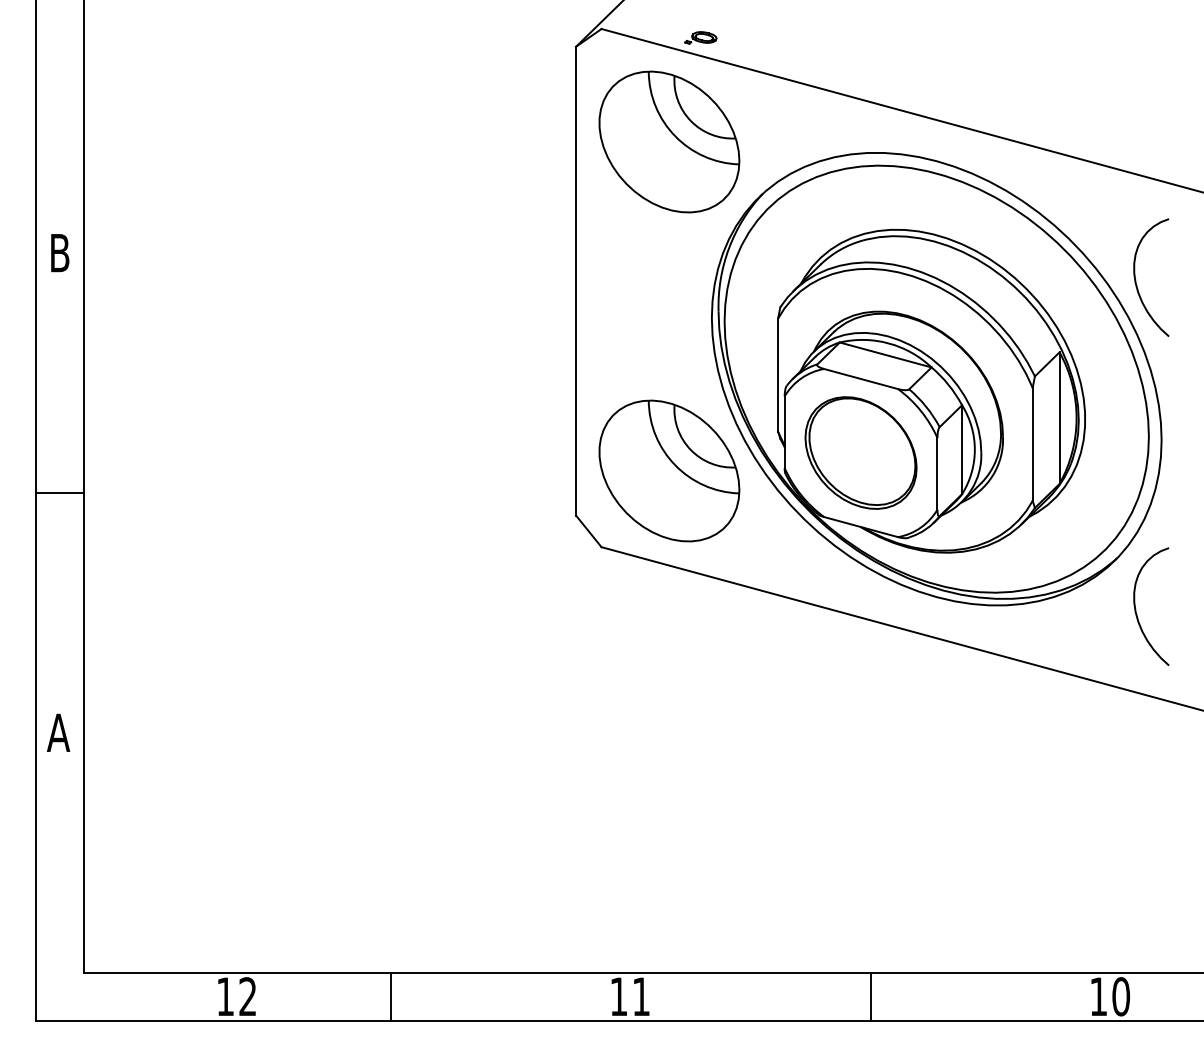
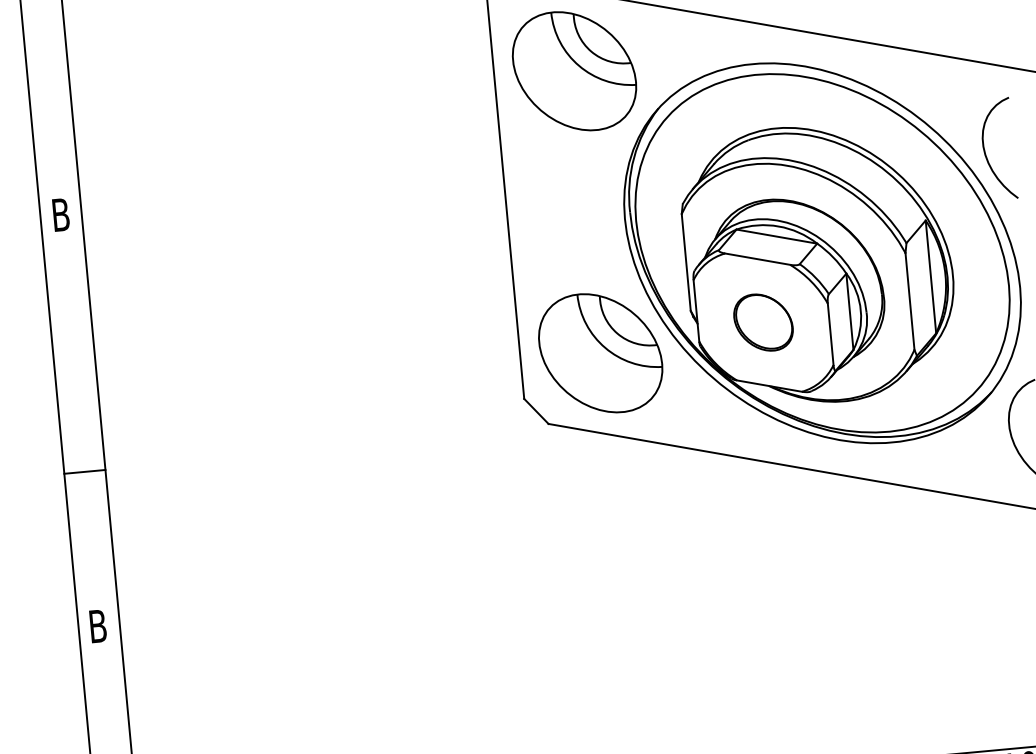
part: (860, 452) -> (763, 322), size x0.6
line: (60, 492) -> (85, 471), moved
text: (58, 732) -> (97, 626), A -> B

